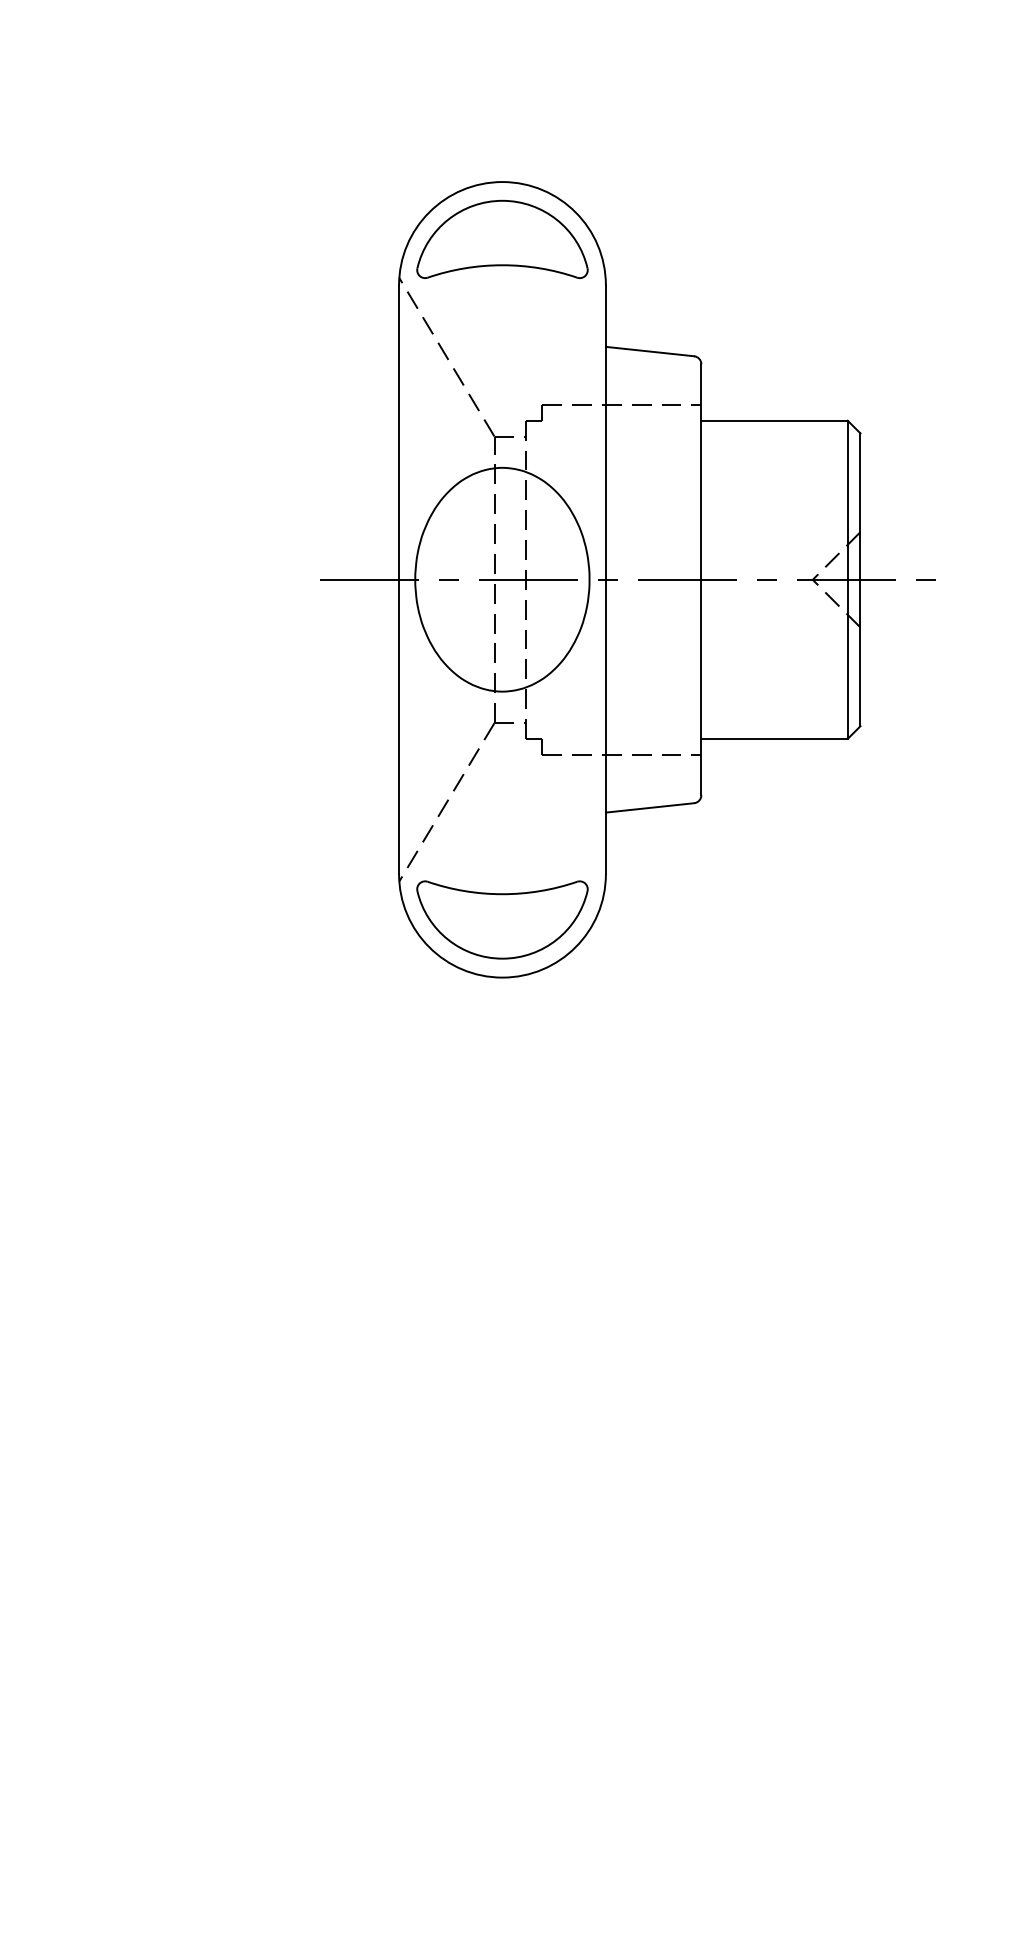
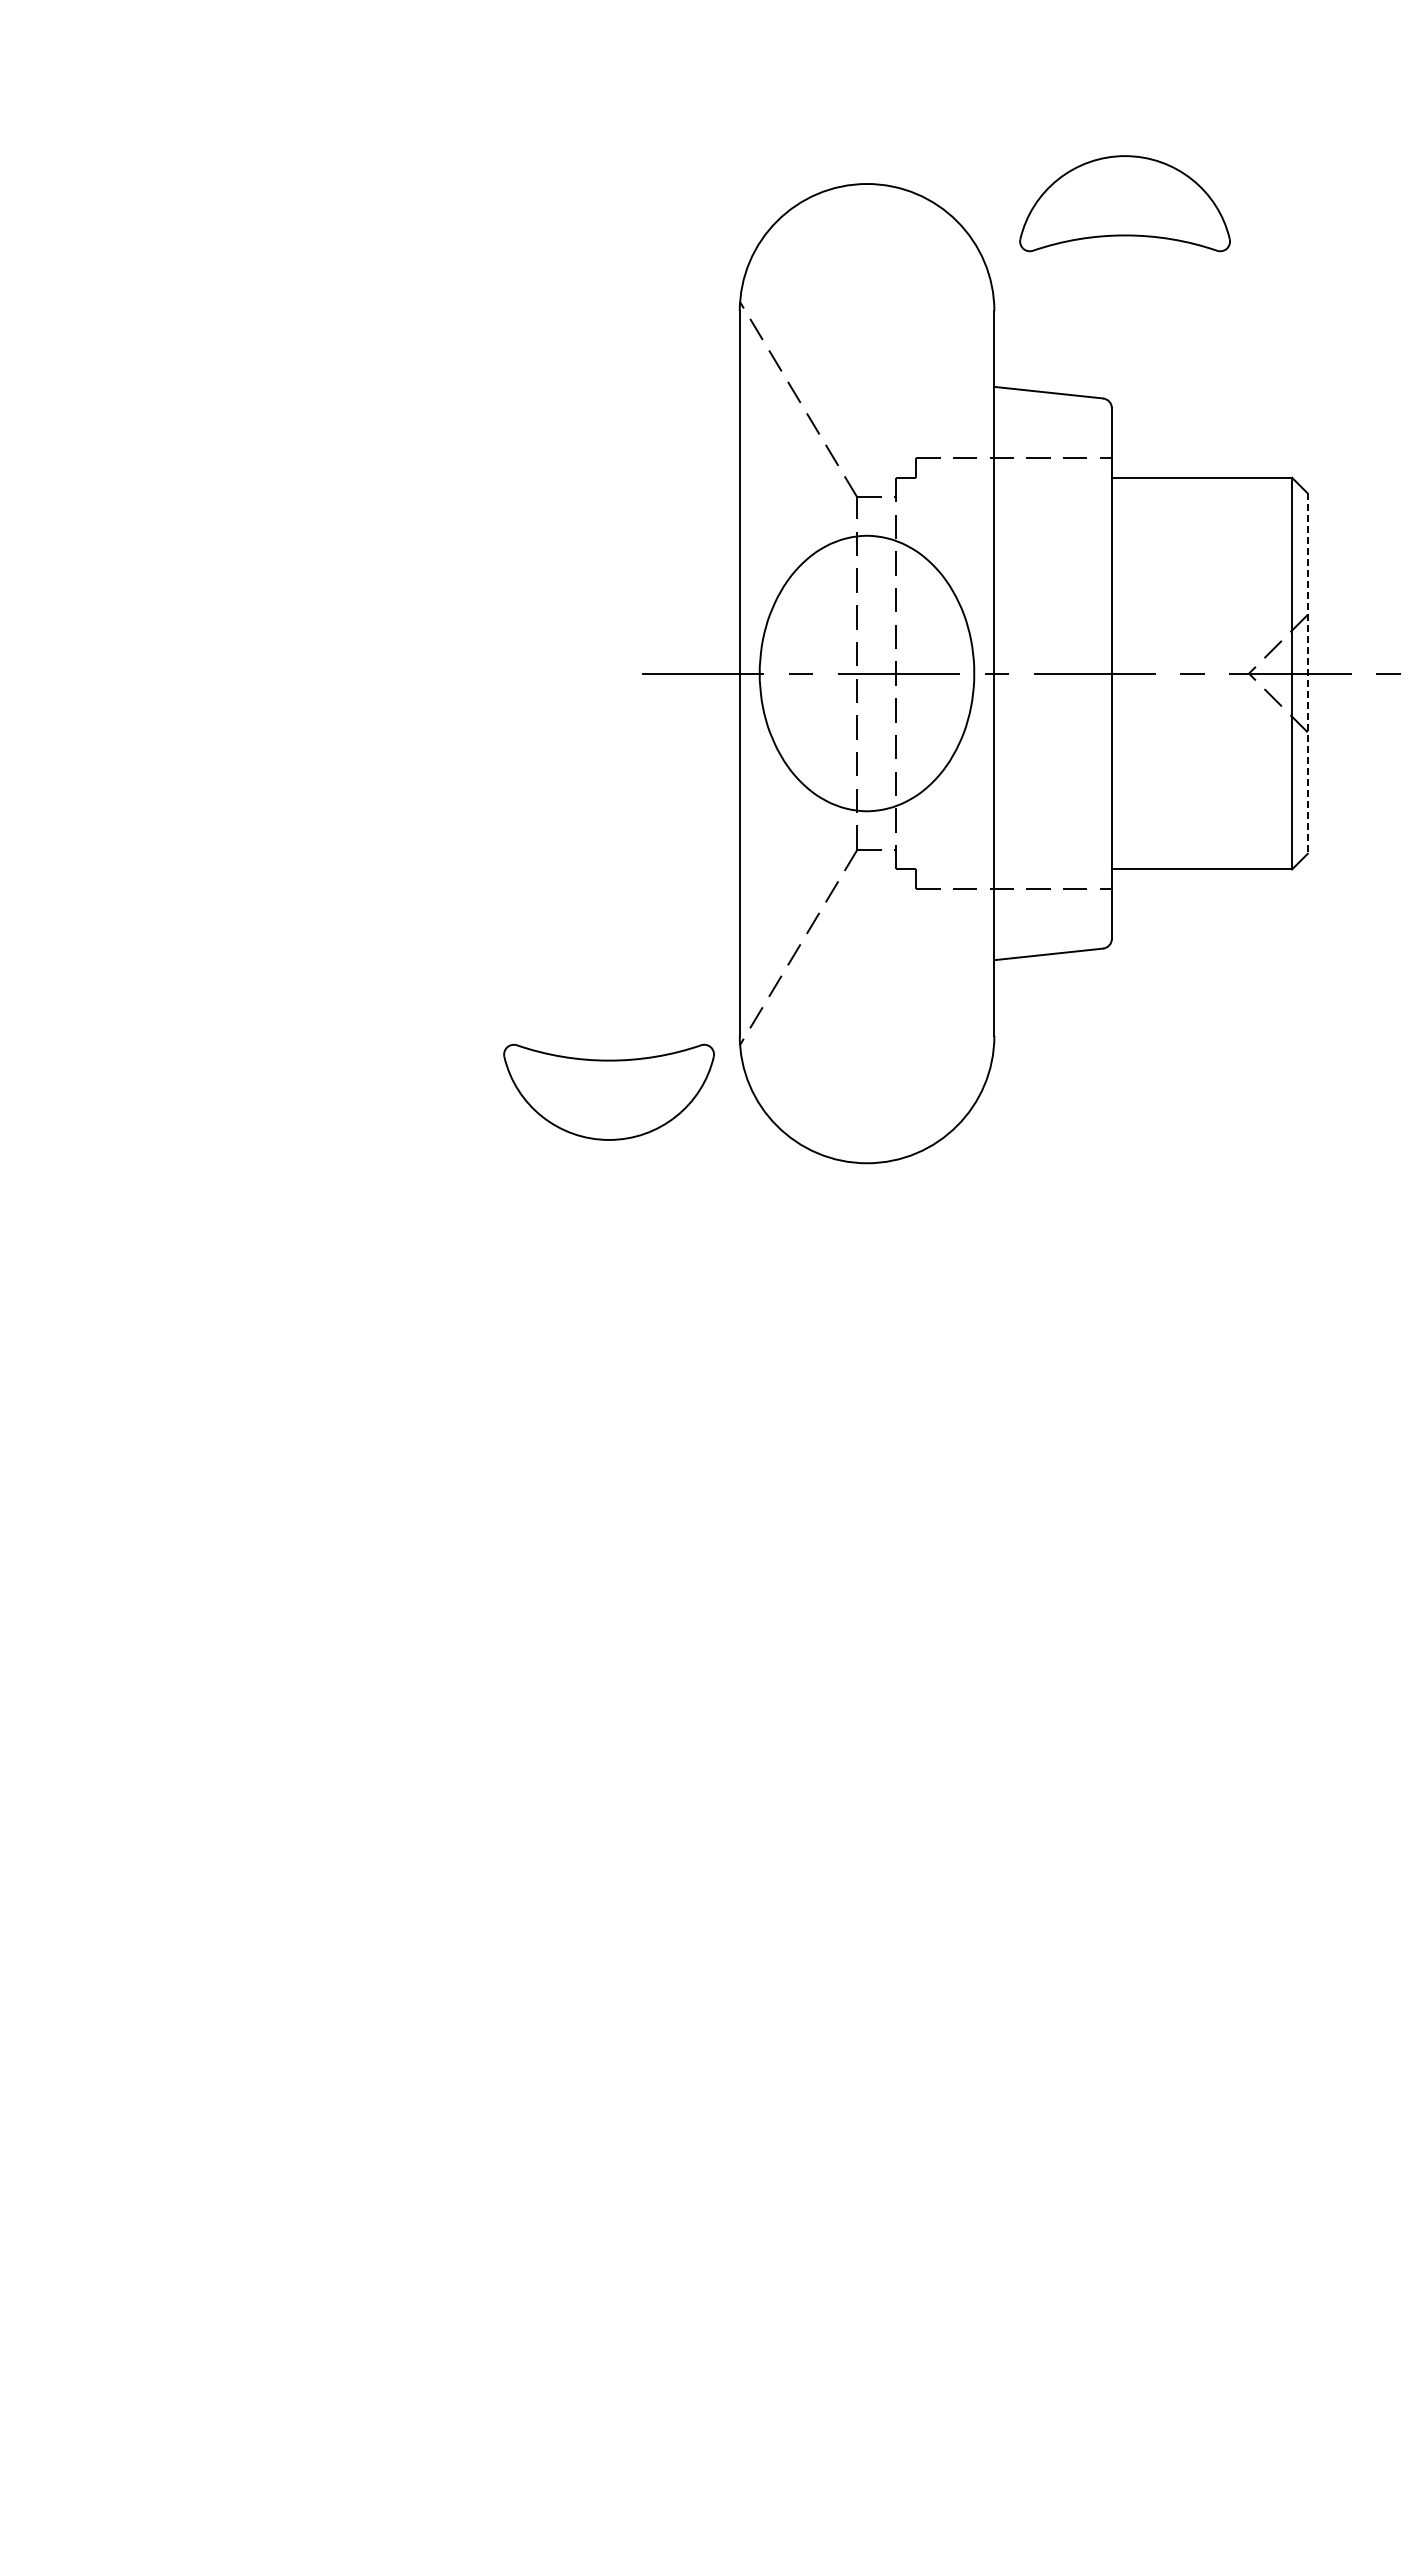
part: (502, 239) -> (1124, 203), moved
line: (860, 580) -> (1307, 674), solid -> dashed
part: (502, 919) -> (608, 1091), moved

